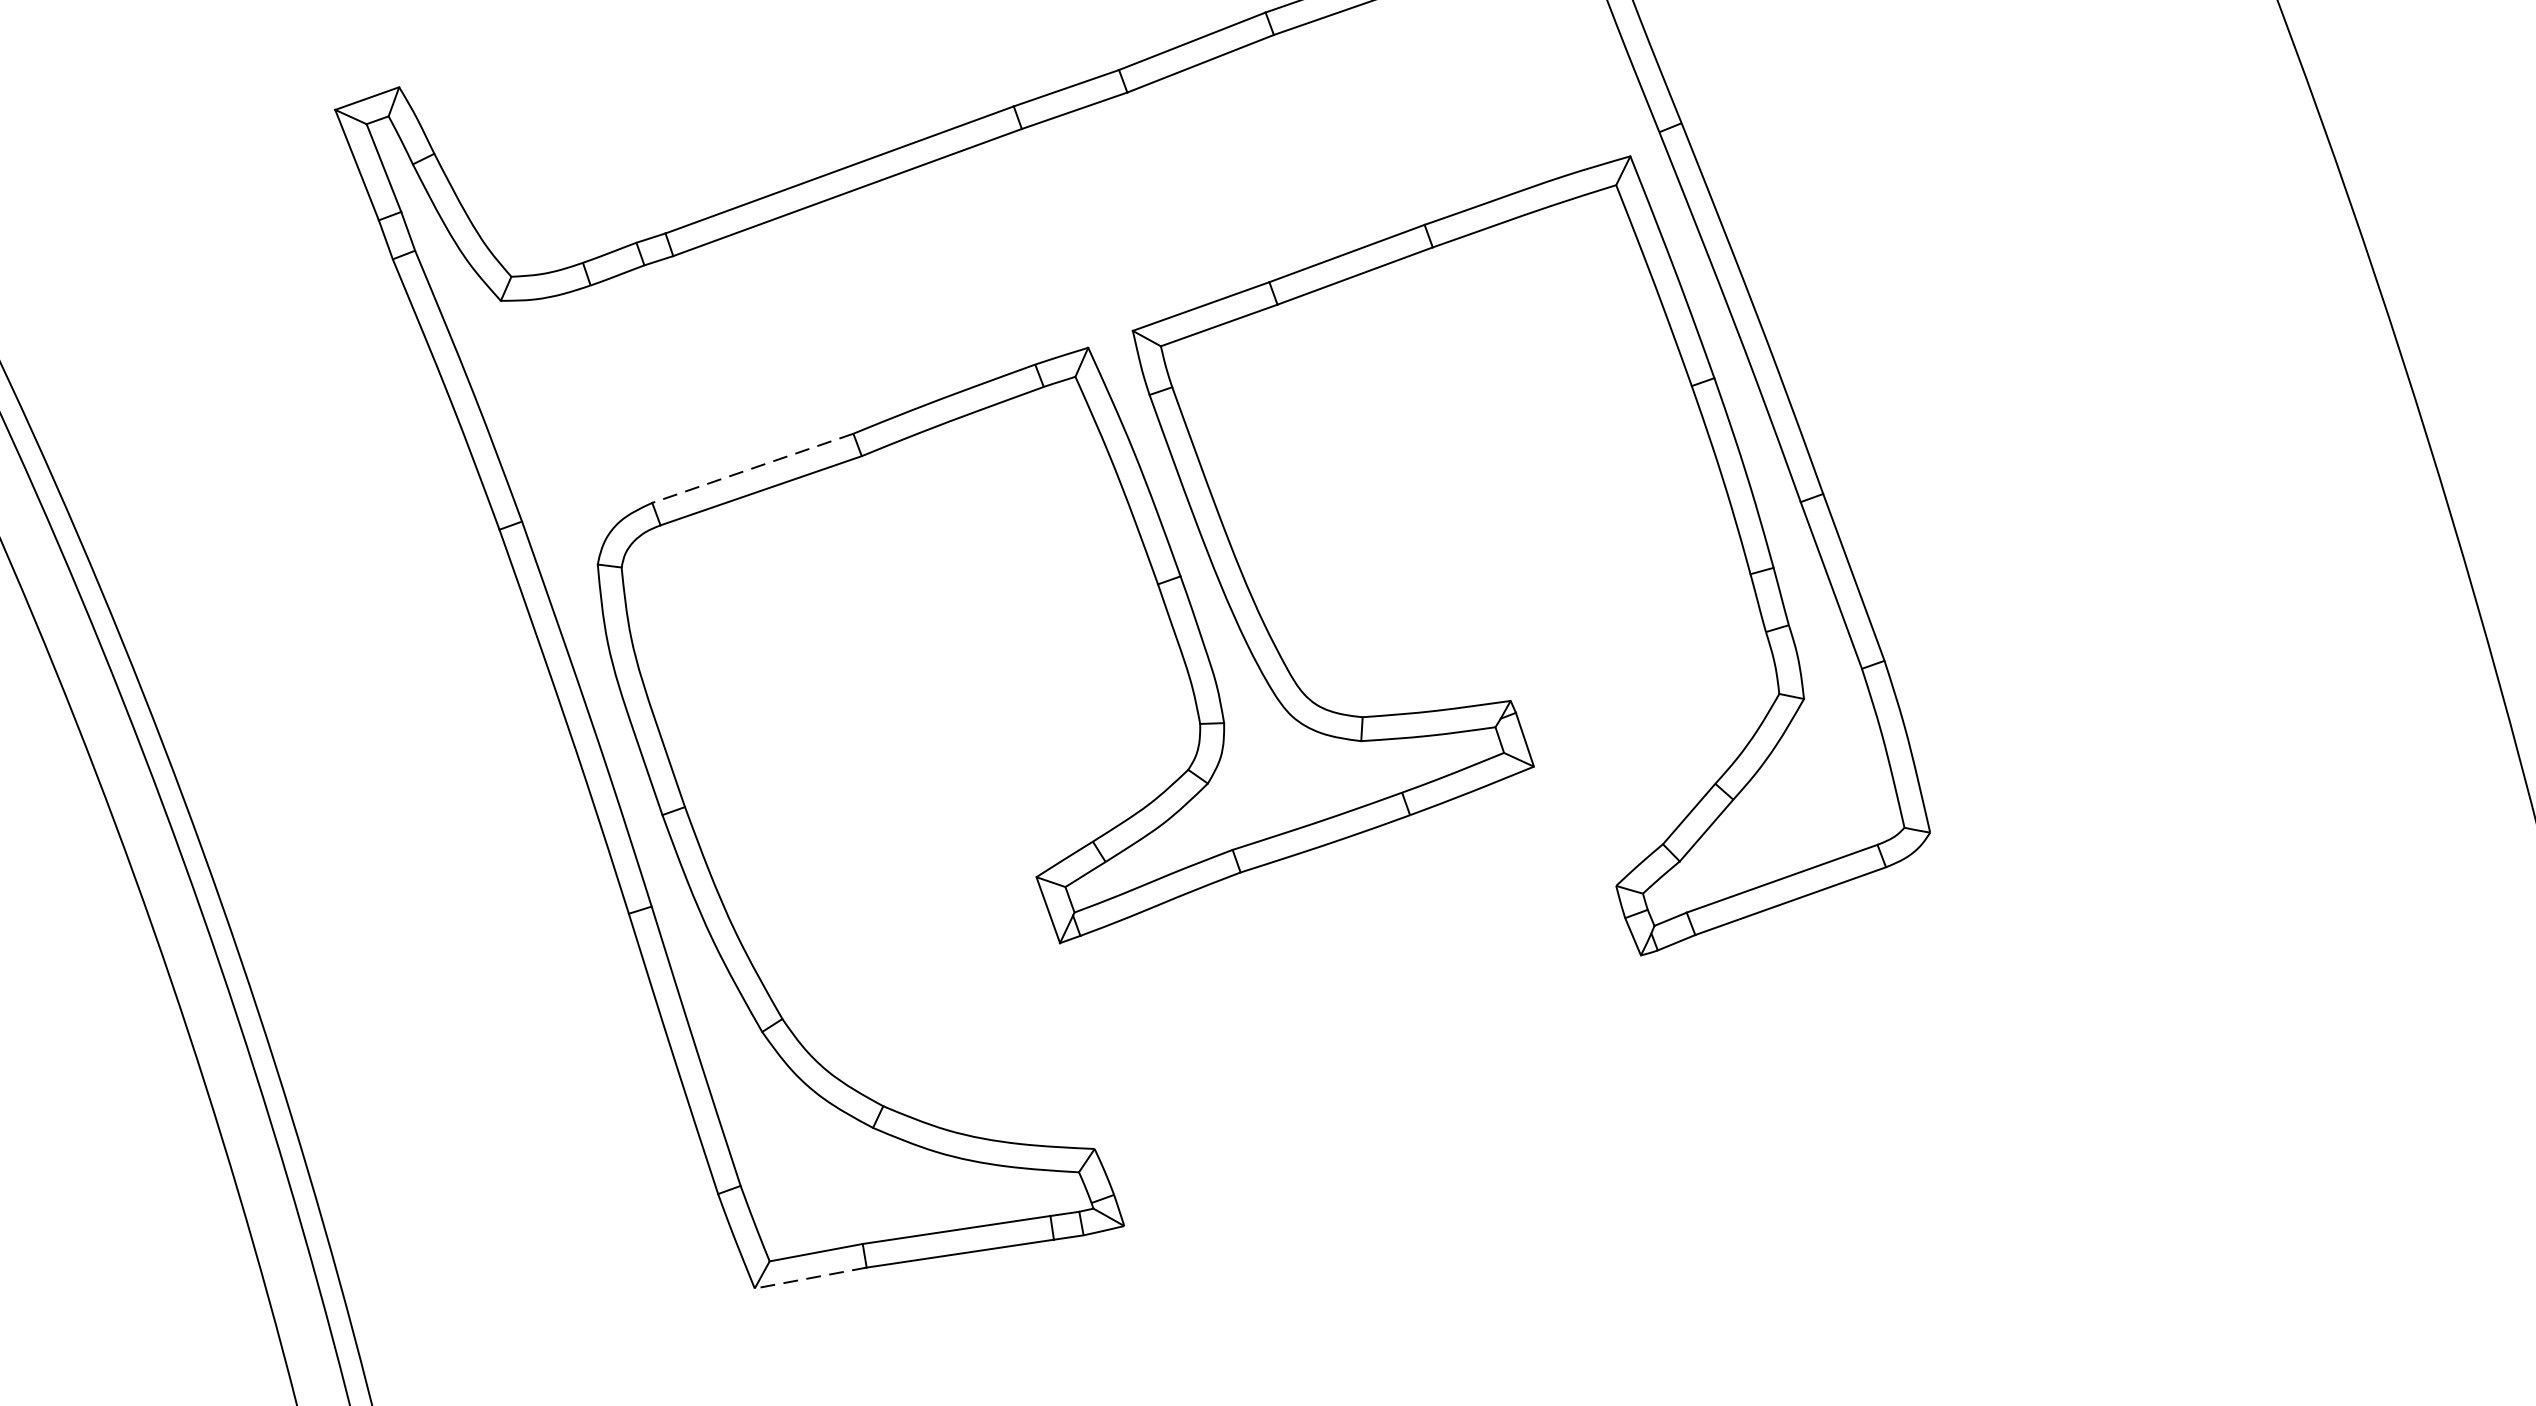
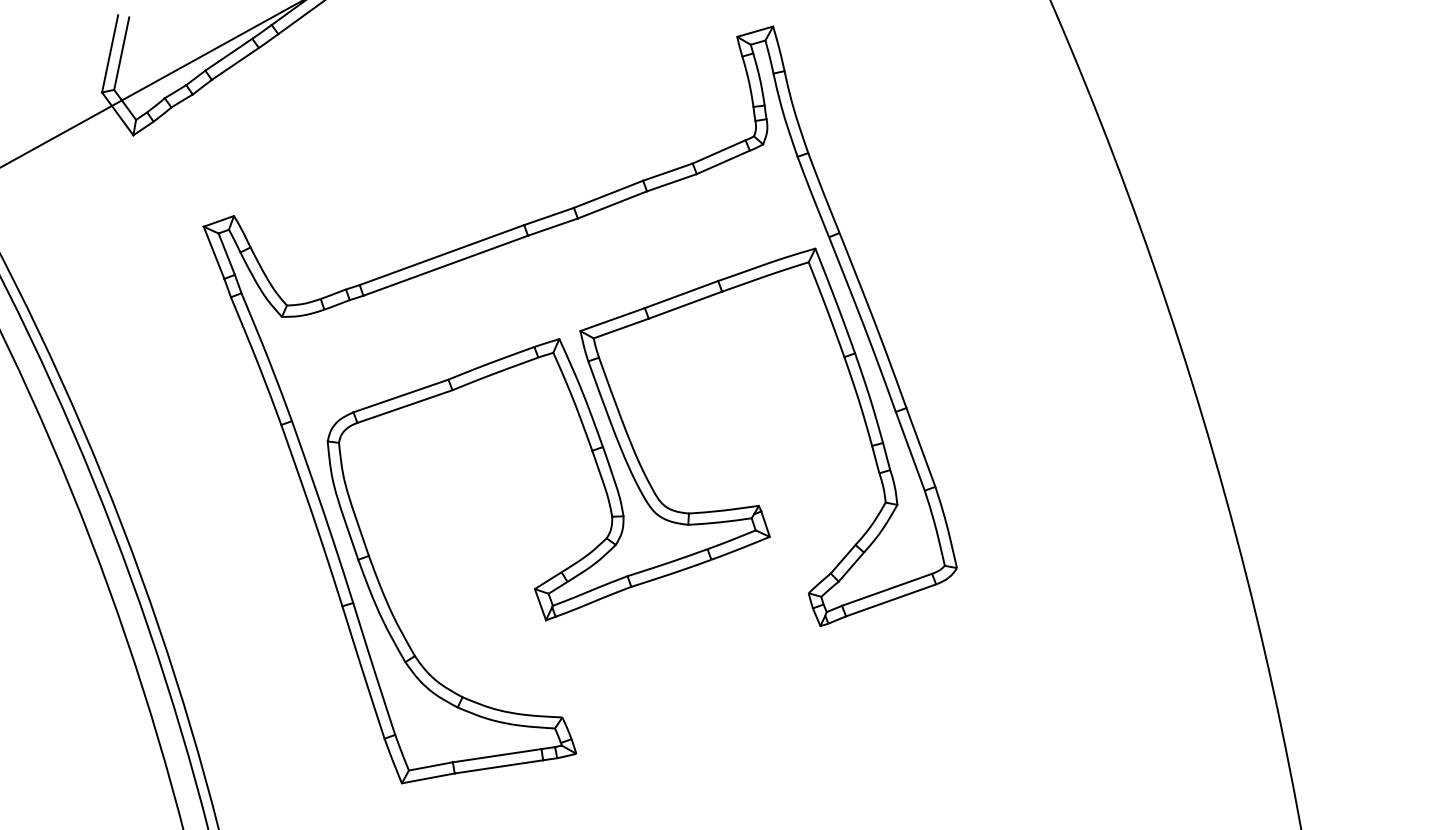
line: (751, 469) -> (400, 396), dashed -> solid
line: (811, 1278) -> (428, 778), dashed -> solid

